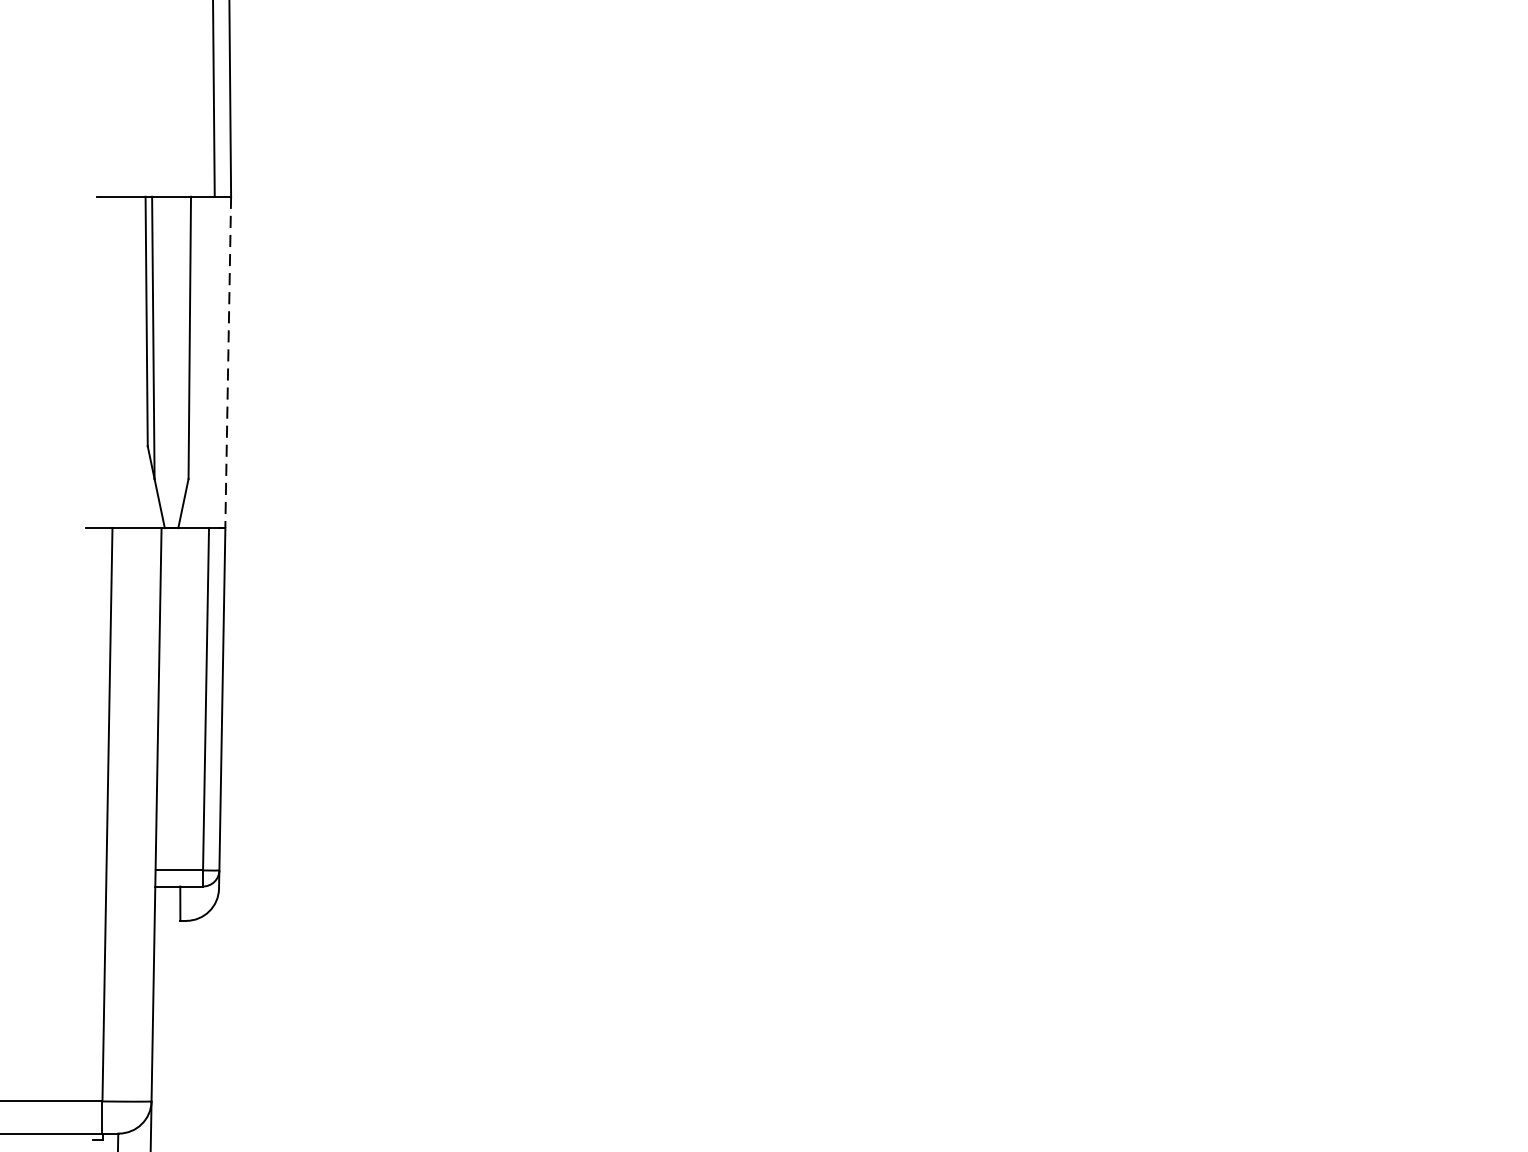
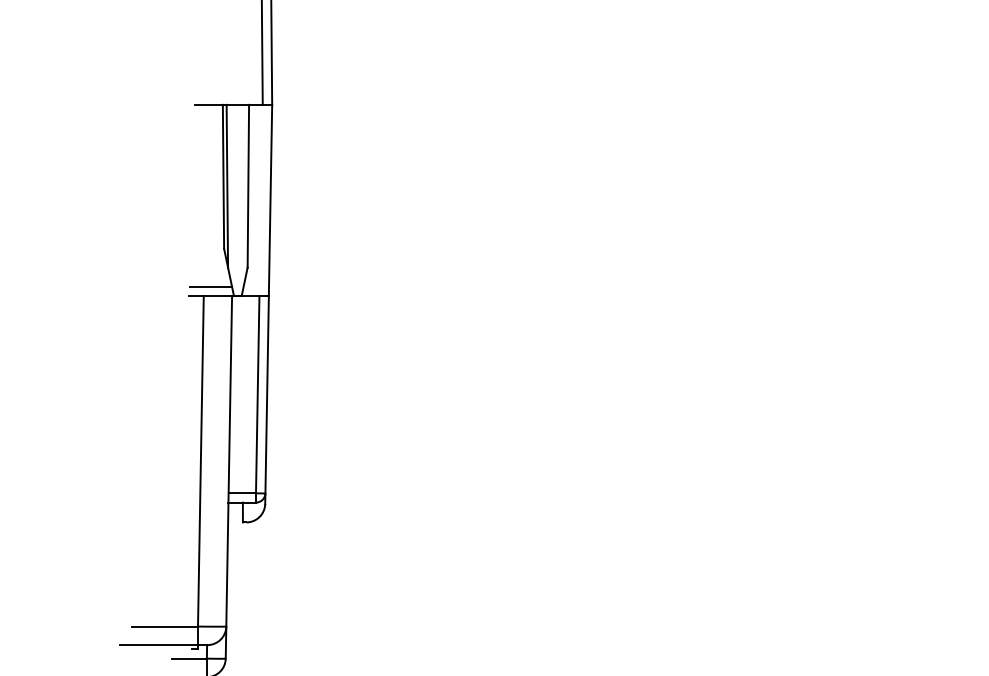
line: (228, 362) -> (270, 200), dashed -> solid
line: (124, 511) -> (210, 286), added

